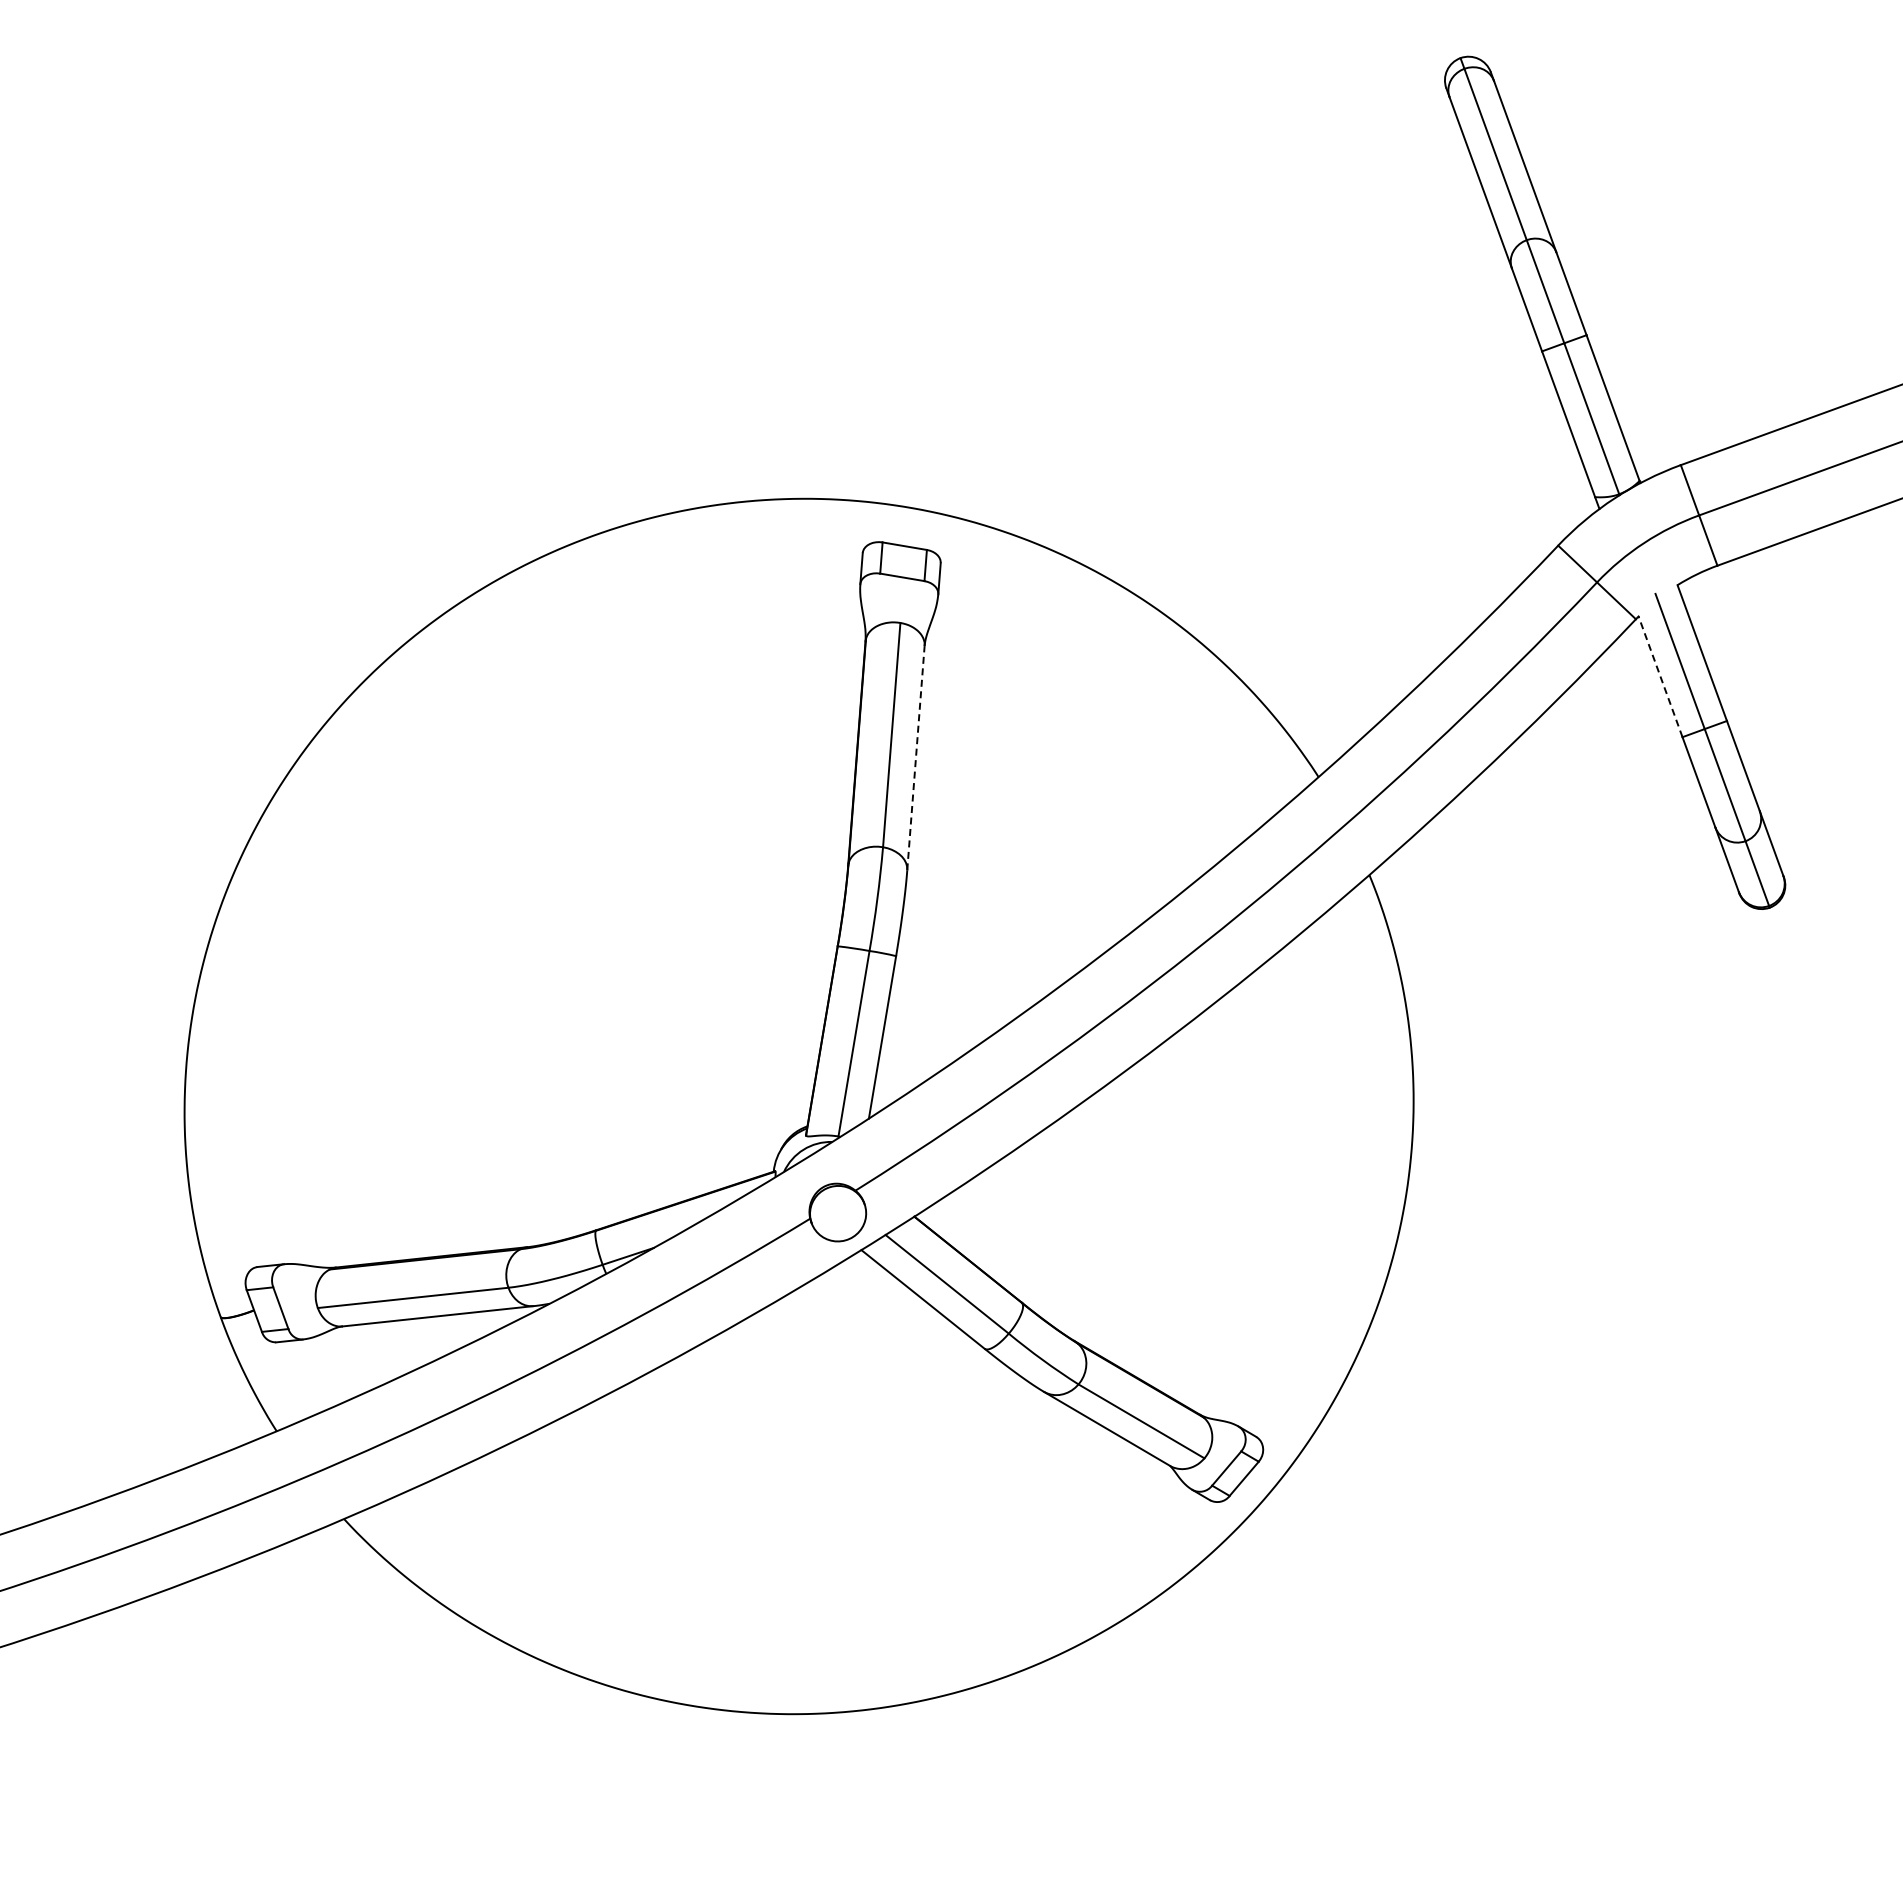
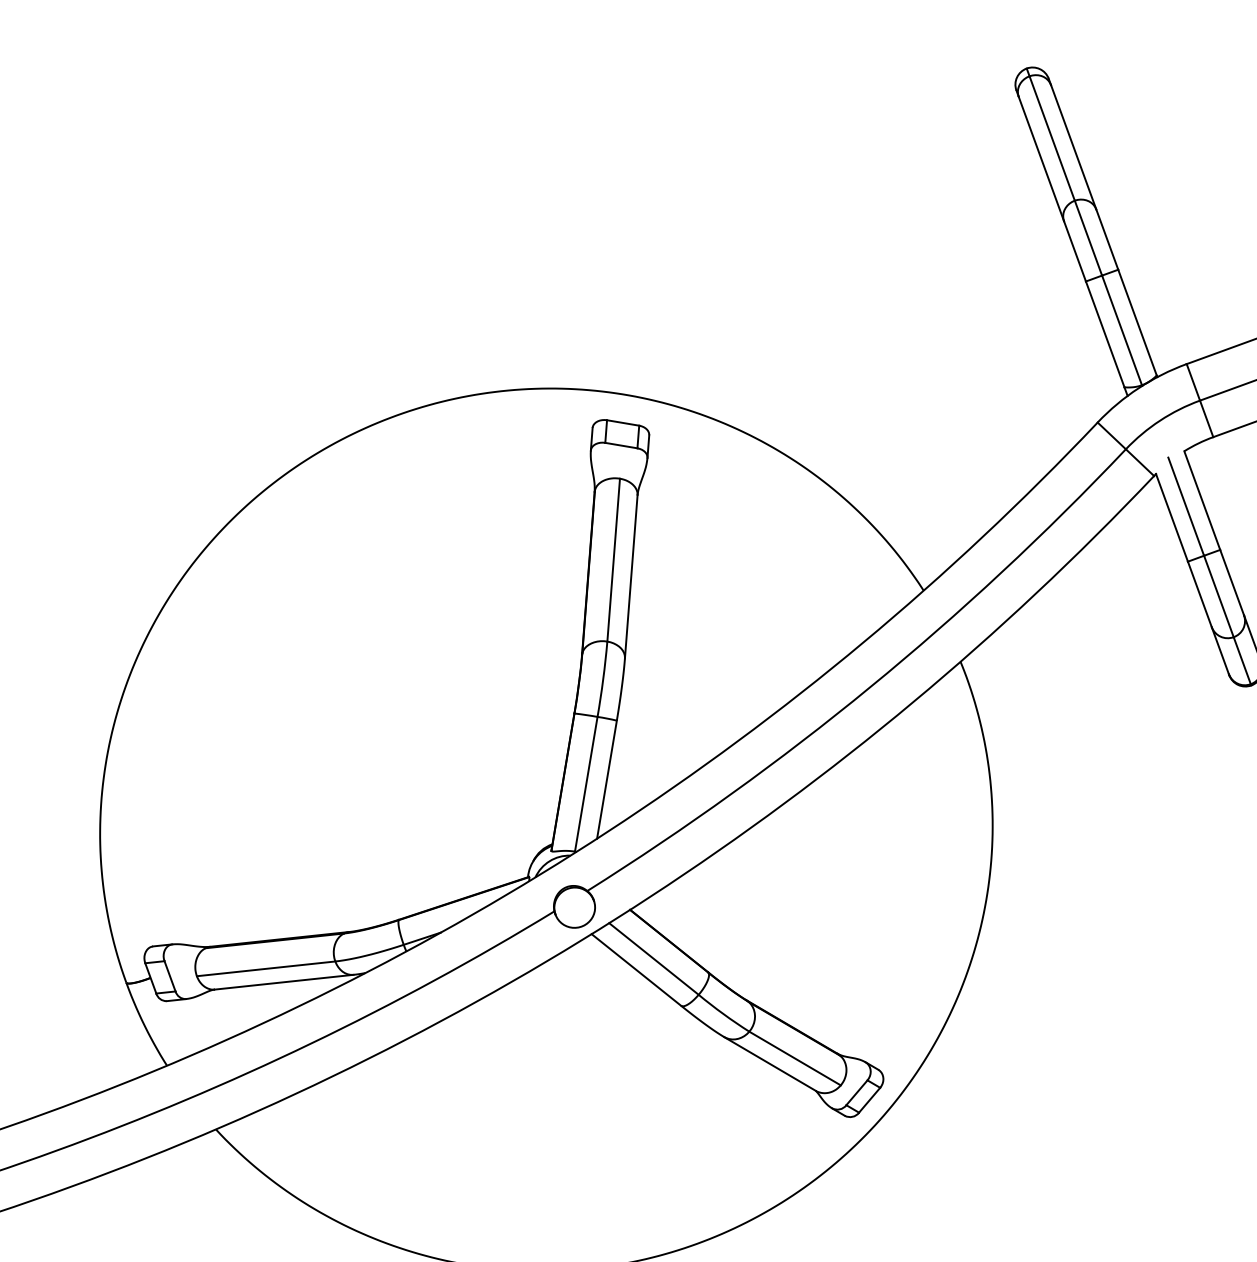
line: (1660, 676) -> (1171, 517), dashed -> solid
line: (915, 757) -> (630, 576), dashed -> solid

